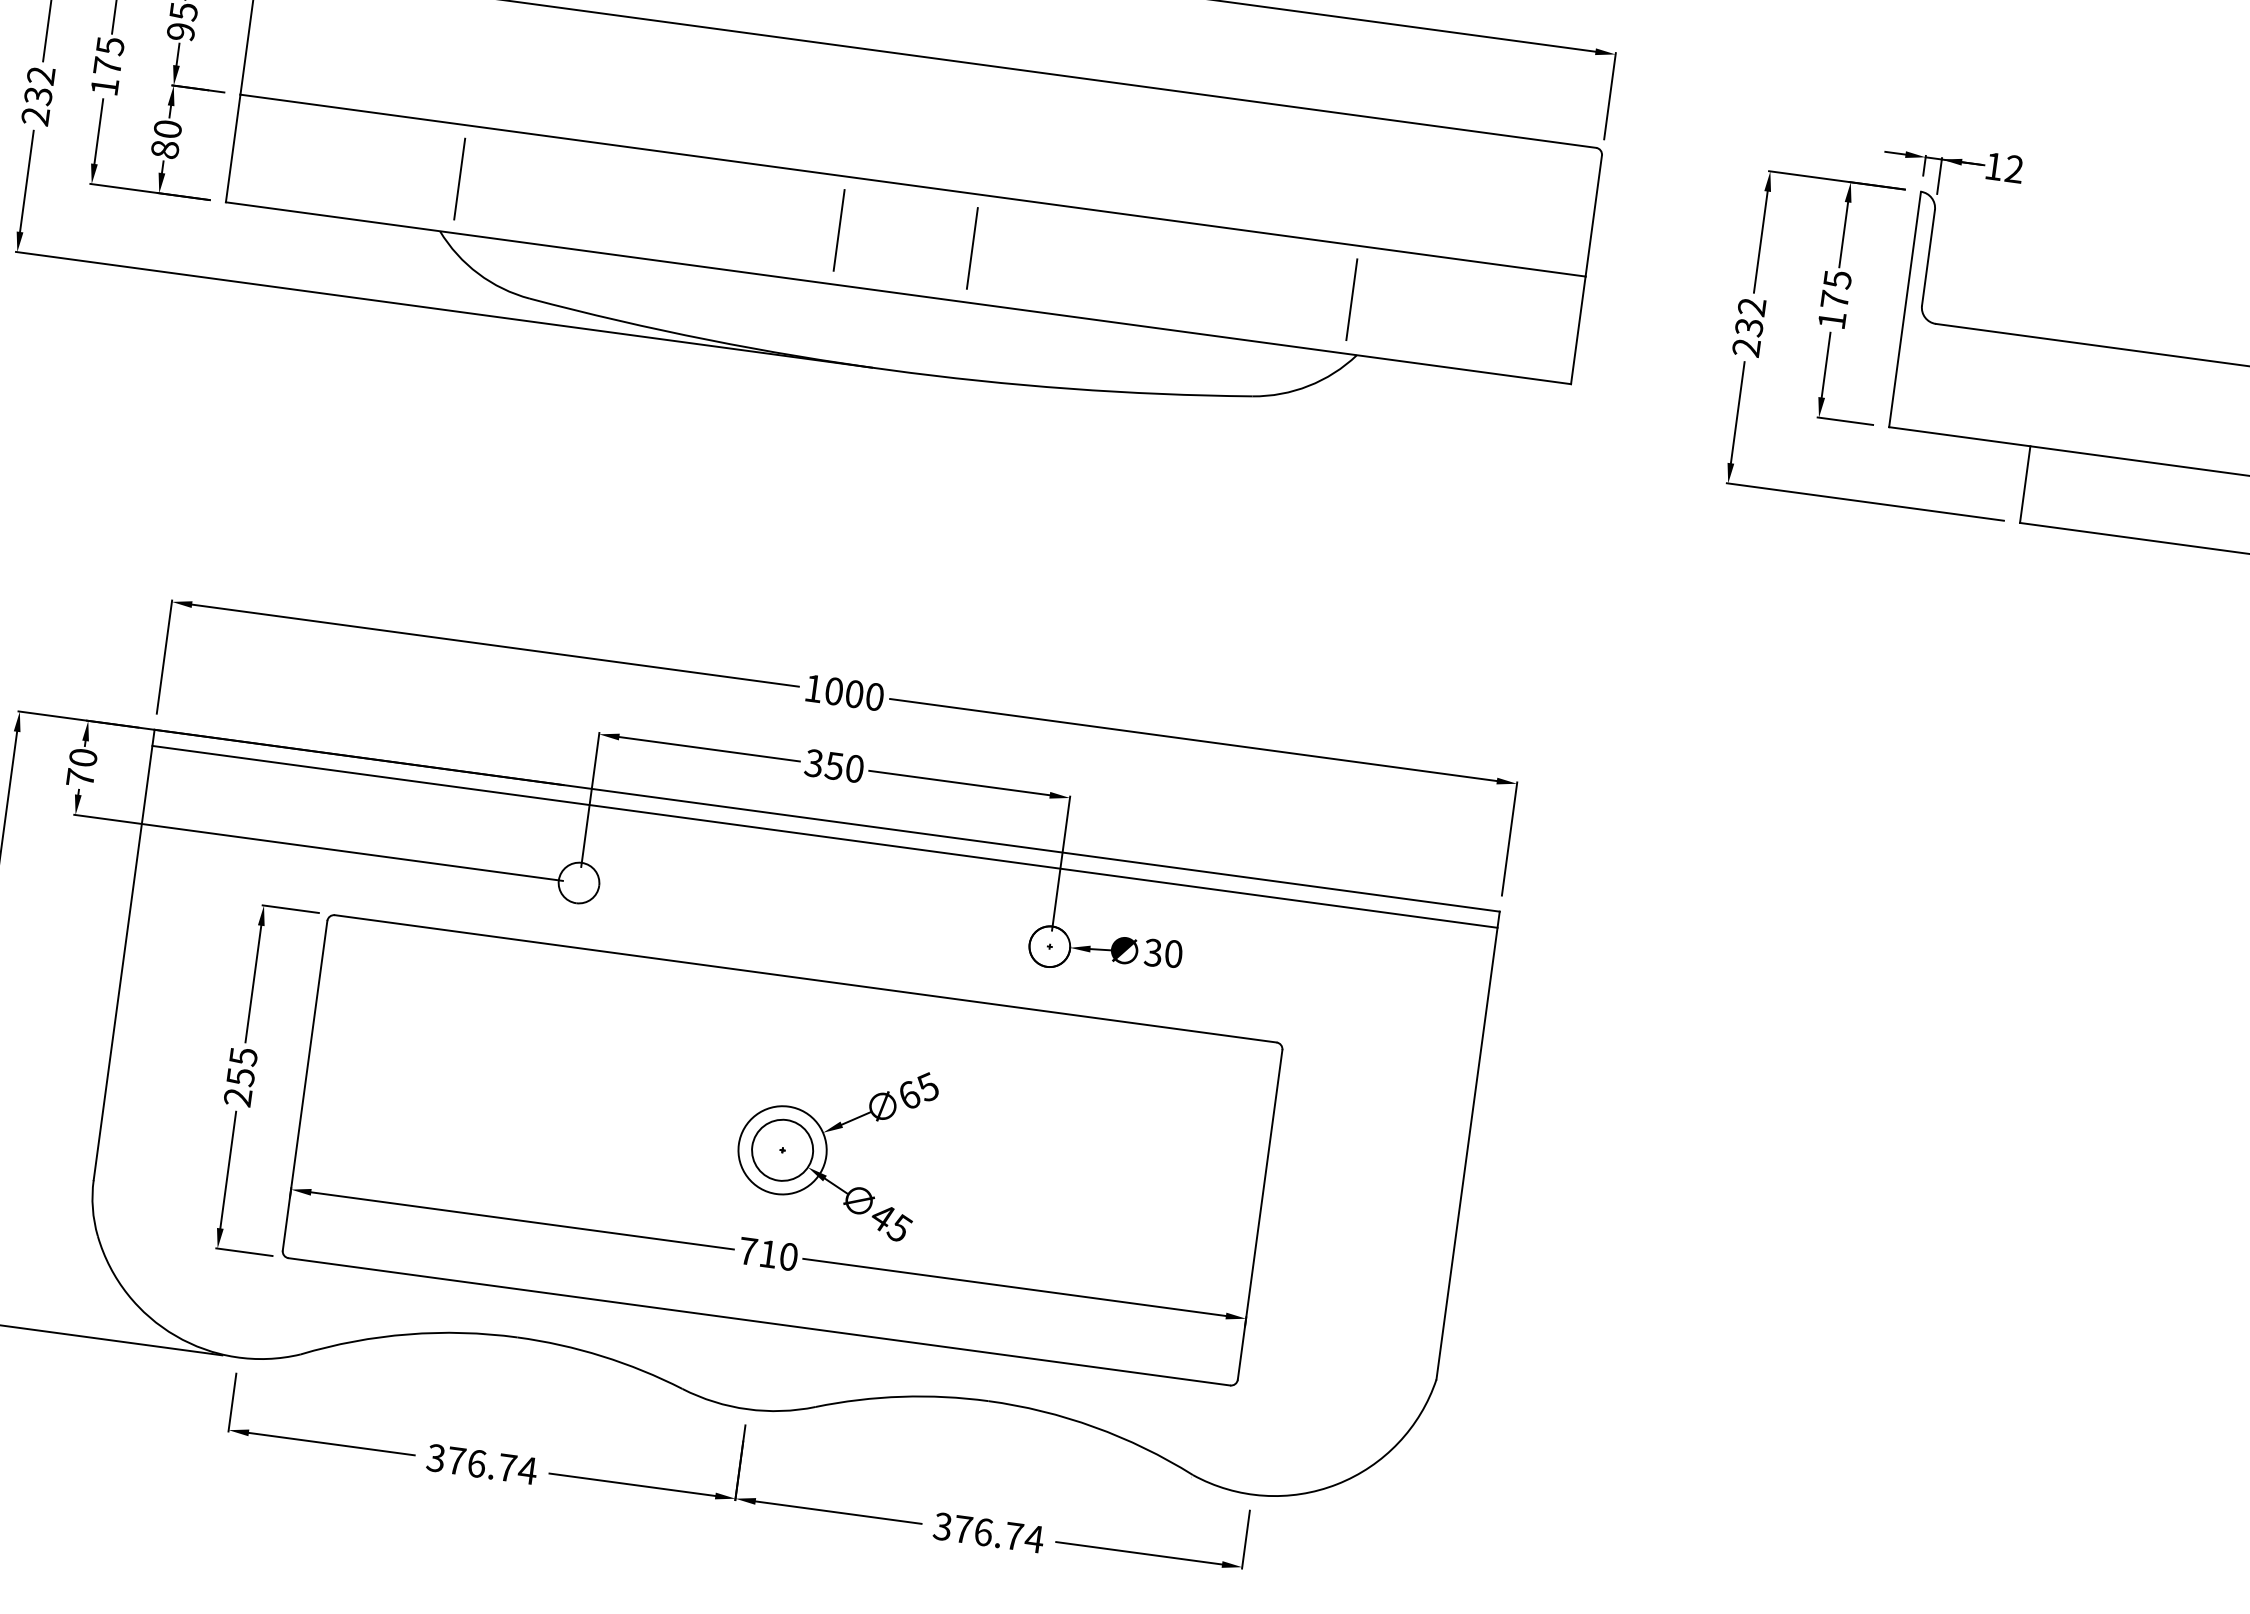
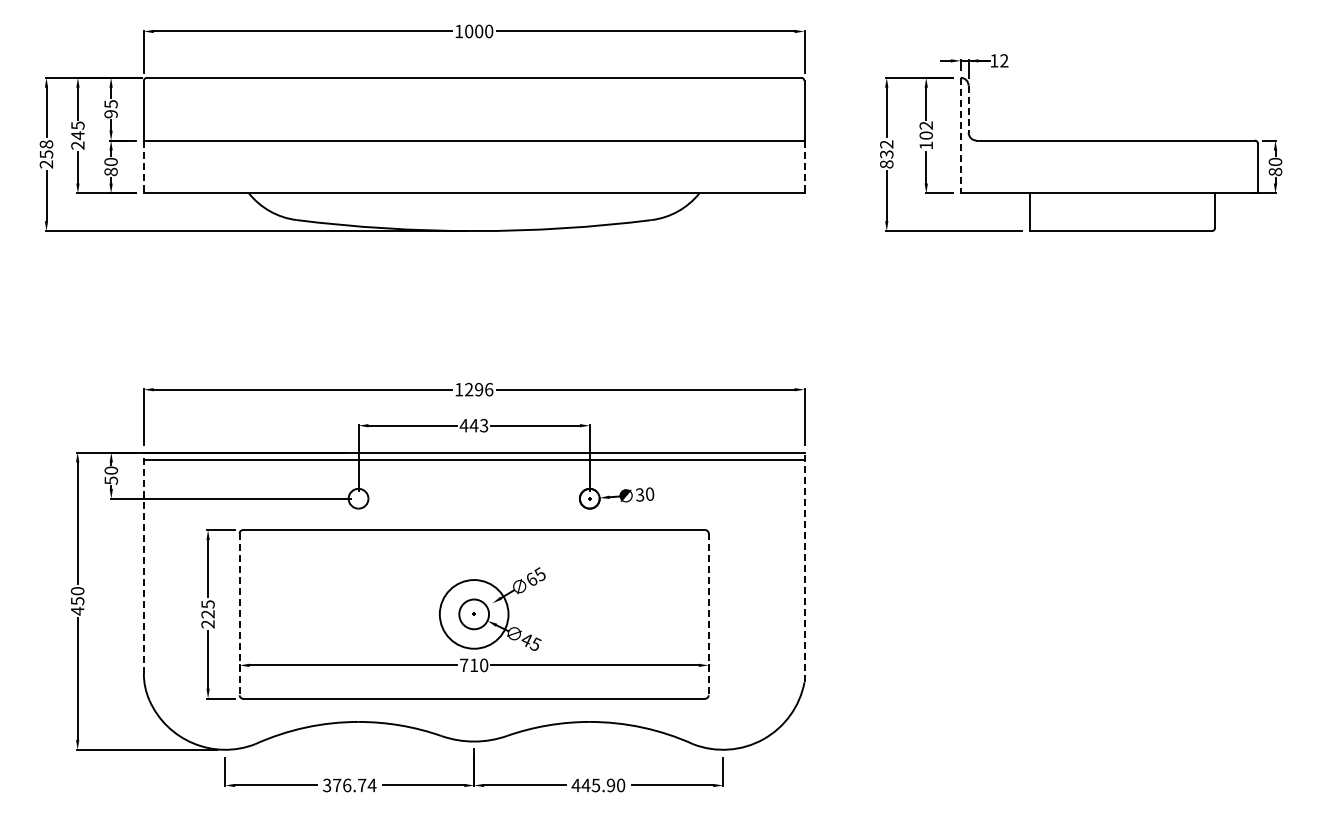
text: (105, 76) -> (77, 140), 175 -> 245
text: (39, 86) -> (46, 149), 232 -> 258
line: (232, 149) -> (143, 167), solid -> dashed
line: (460, 178) -> (255, 166), removed
line: (839, 229) -> (441, 166), removed
line: (971, 247) -> (506, 166), removed
line: (1928, 258) -> (968, 109), solid -> dashed
text: (1836, 289) -> (926, 130), 175 -> 102
line: (1352, 298) -> (693, 166), removed
line: (1904, 309) -> (960, 135), solid -> dashed
line: (1578, 331) -> (804, 167), solid -> dashed
text: (1745, 347) -> (886, 164), 232 -> 832
text: (855, 693) -> (479, 389), 1000 -> 1296
text: (833, 765) -> (473, 425), 350 -> 443
text: (81, 777) -> (111, 480), 70 -> 50
line: (123, 955) -> (143, 563), solid -> dashed
text: (239, 1077) -> (207, 614), 255 -> 225
line: (304, 1085) -> (239, 614), solid -> dashed
line: (1468, 1145) -> (804, 567), solid -> dashed
circle: (781, 1148) -> (473, 613), size x1.6
line: (1259, 1215) -> (708, 614), solid -> dashed
text: (988, 1532) -> (598, 785), 376.74 -> 445.90

